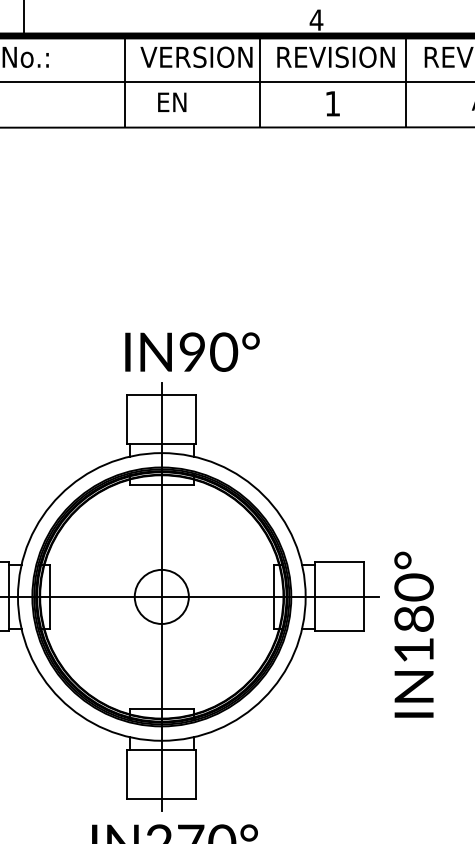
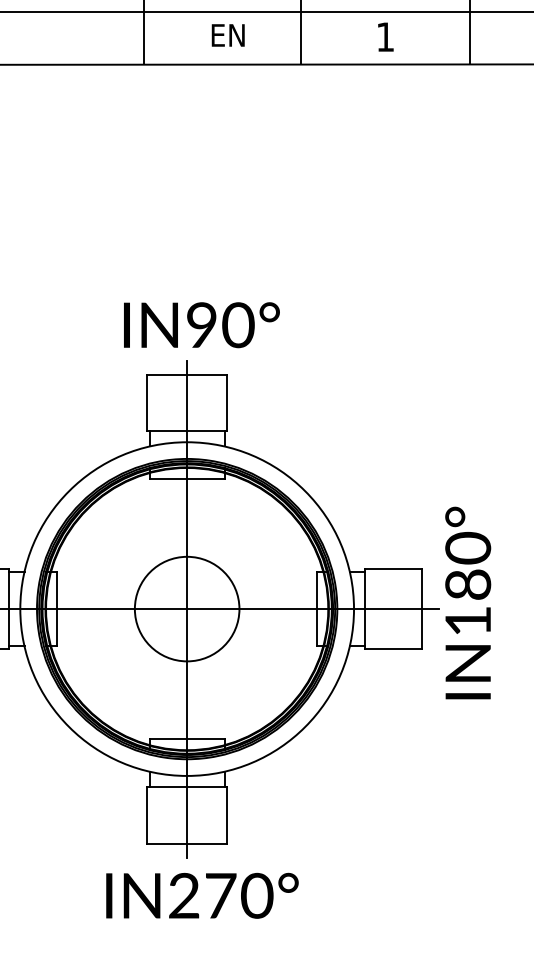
text: (172, 101) -> (228, 34), moved
text: (192, 351) -> (201, 324), moved
circle: (161, 596) -> (186, 608), size x1.67
text: (413, 634) -> (467, 602), moved

